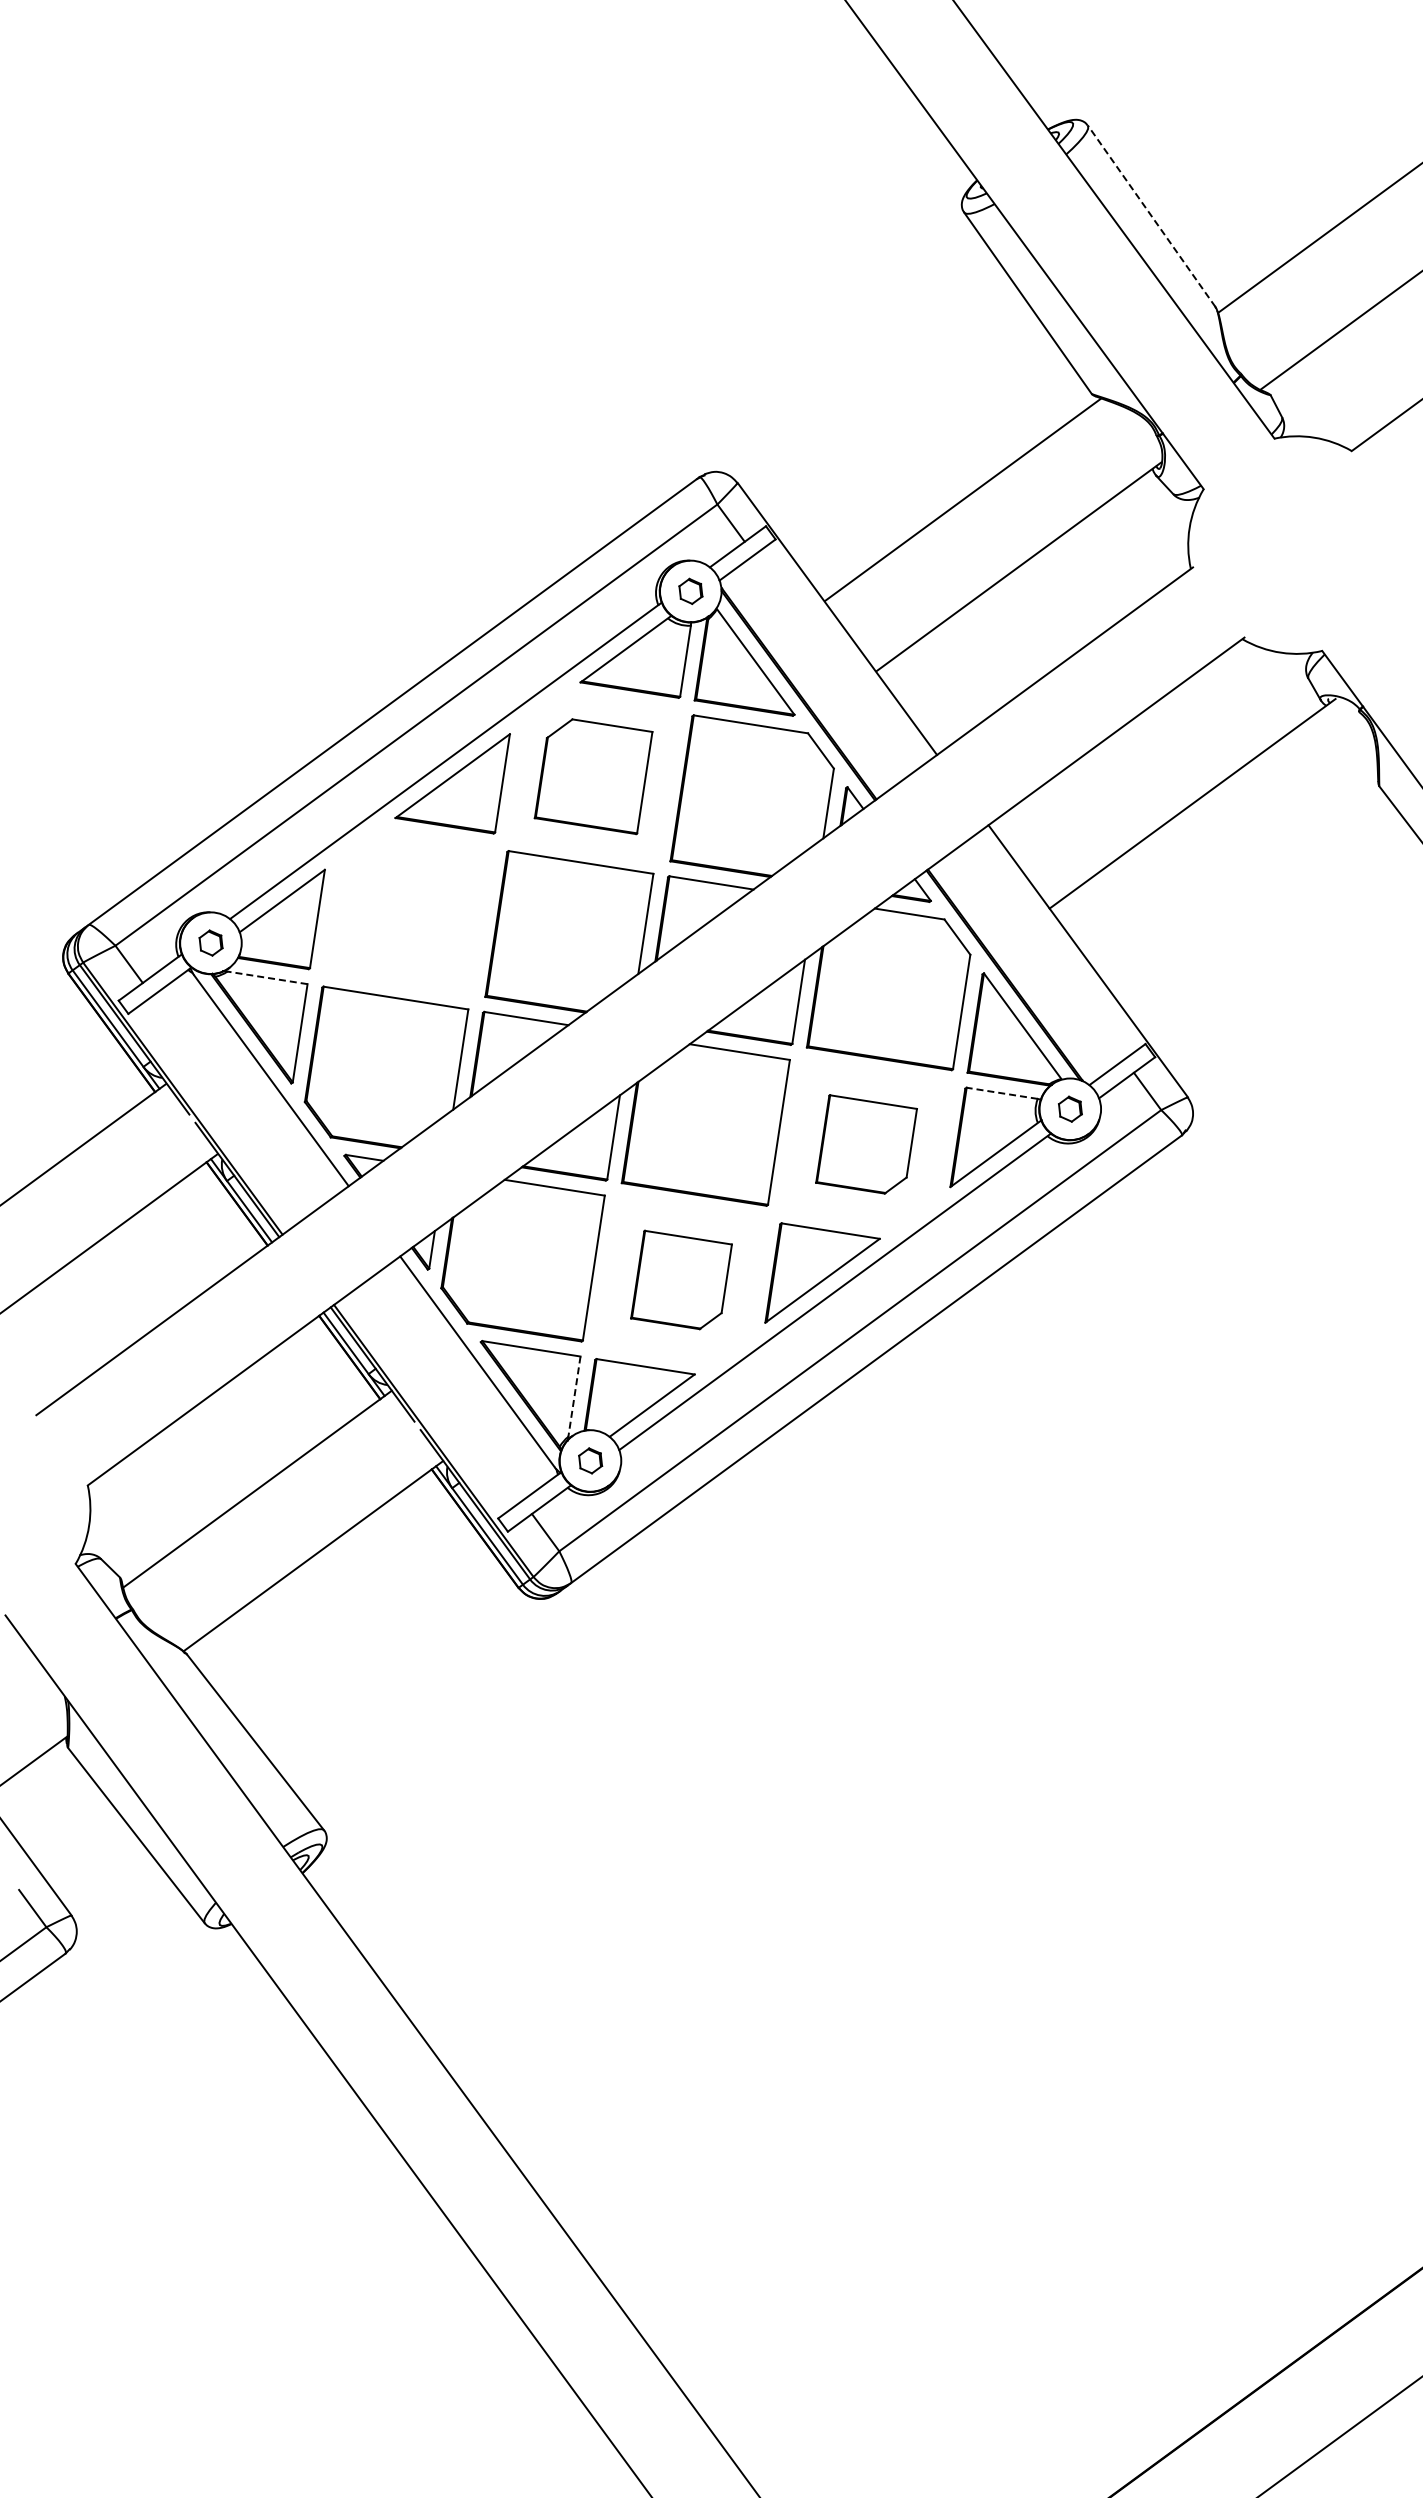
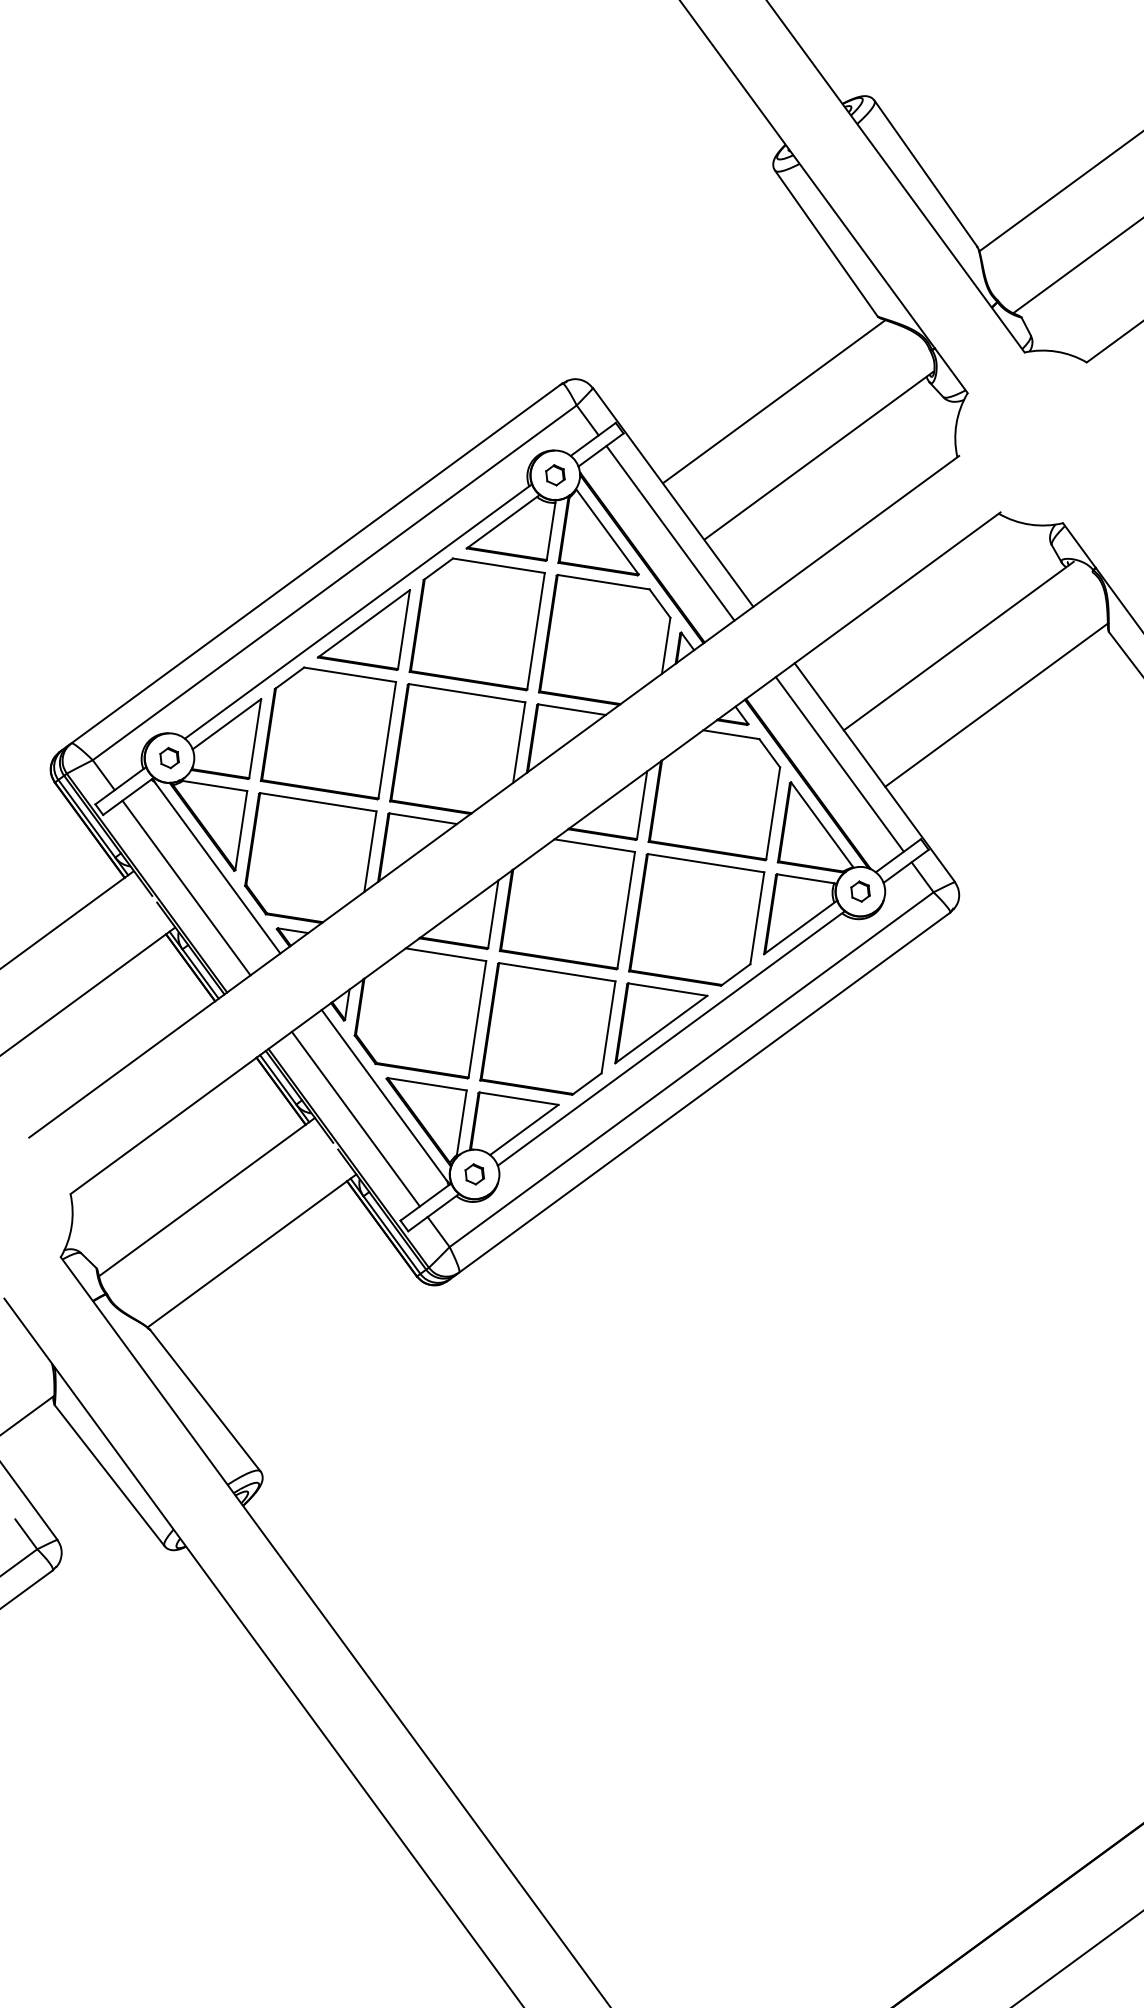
line: (1151, 216) -> (925, 173), dashed -> solid
line: (833, 663) -> (670, 533), added
part: (593, 776) -> (477, 624), size x1.43
line: (1239, 876) -> (996, 704), added
part: (408, 912) -> (328, 733), added
line: (1044, 950) -> (839, 764), added
line: (267, 977) -> (215, 785), dashed -> solid
line: (1002, 1093) -> (805, 878), dashed -> solid
line: (231, 1104) -> (186, 887), added
part: (866, 1144) -> (696, 919), size x1.67
part: (681, 1279) -> (547, 1028), size x1.67
line: (442, 1391) -> (355, 1118), added
line: (574, 1396) -> (461, 1122), dashed -> solid

